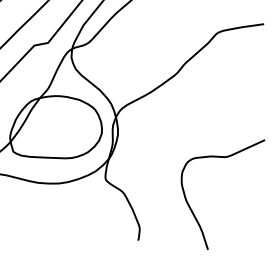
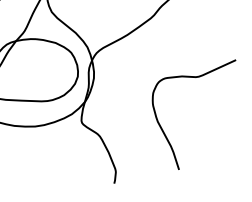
curve: (194, 213) -> (165, 133), moved

